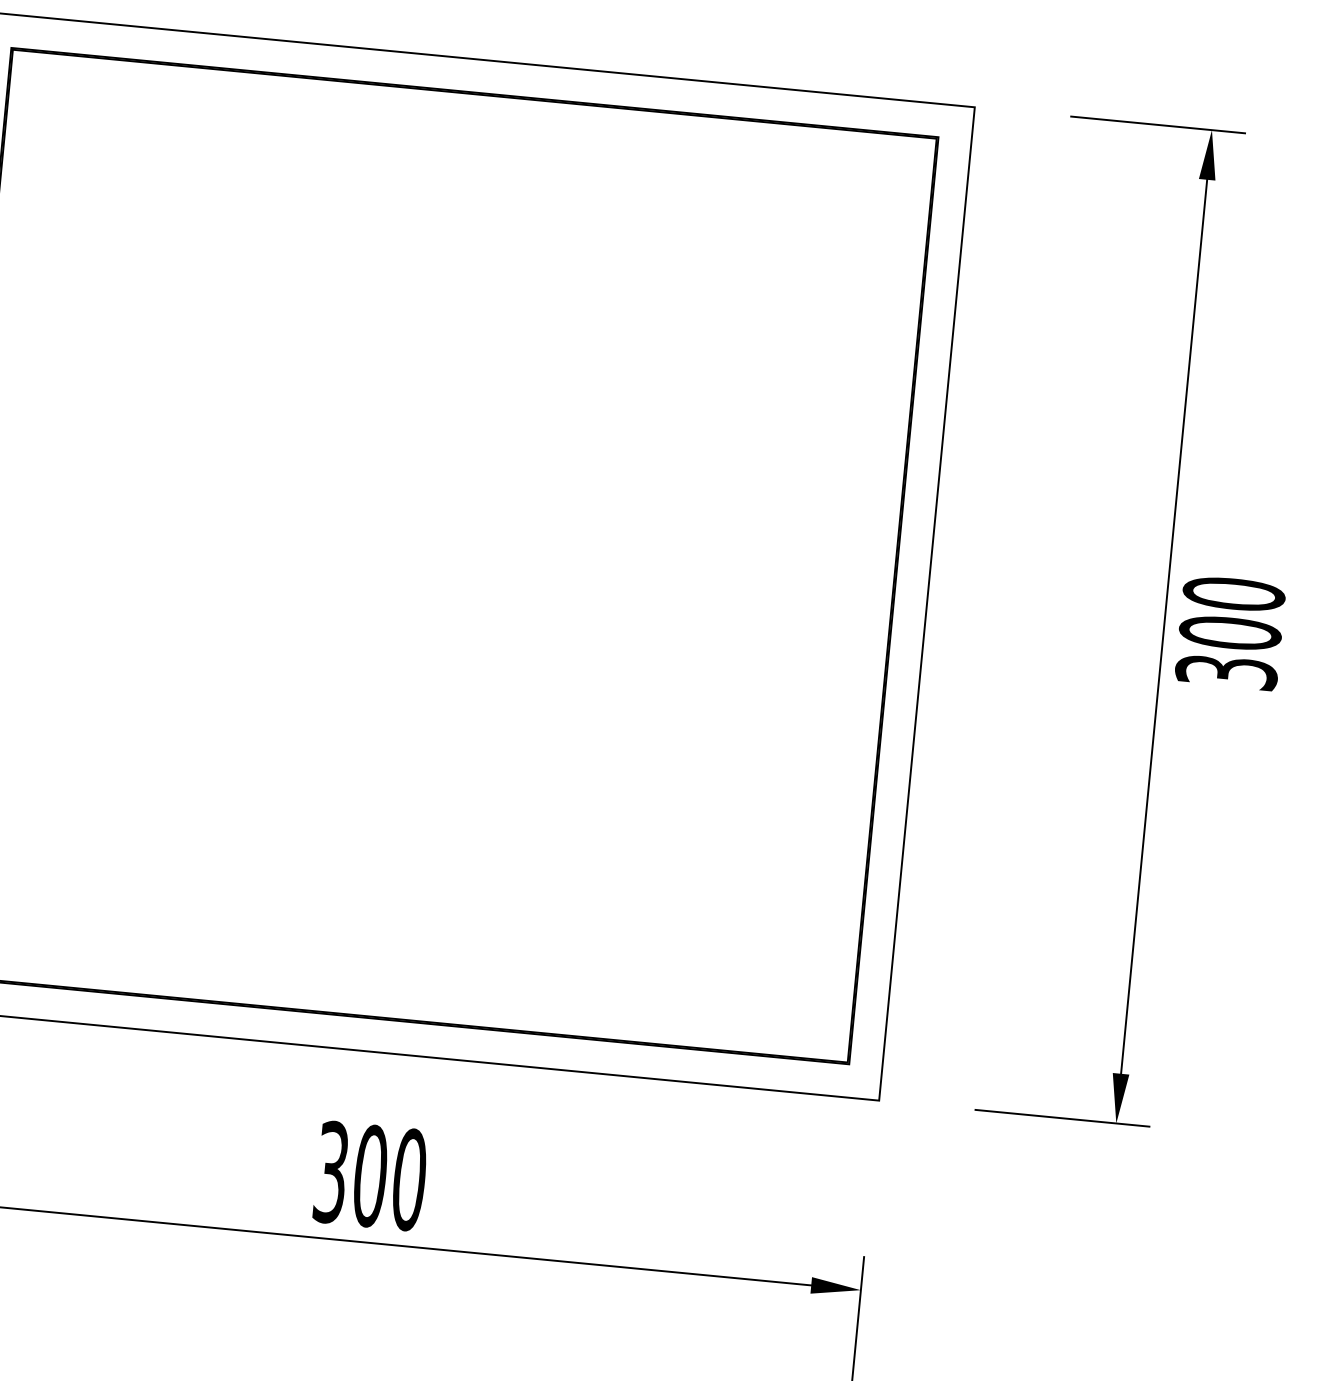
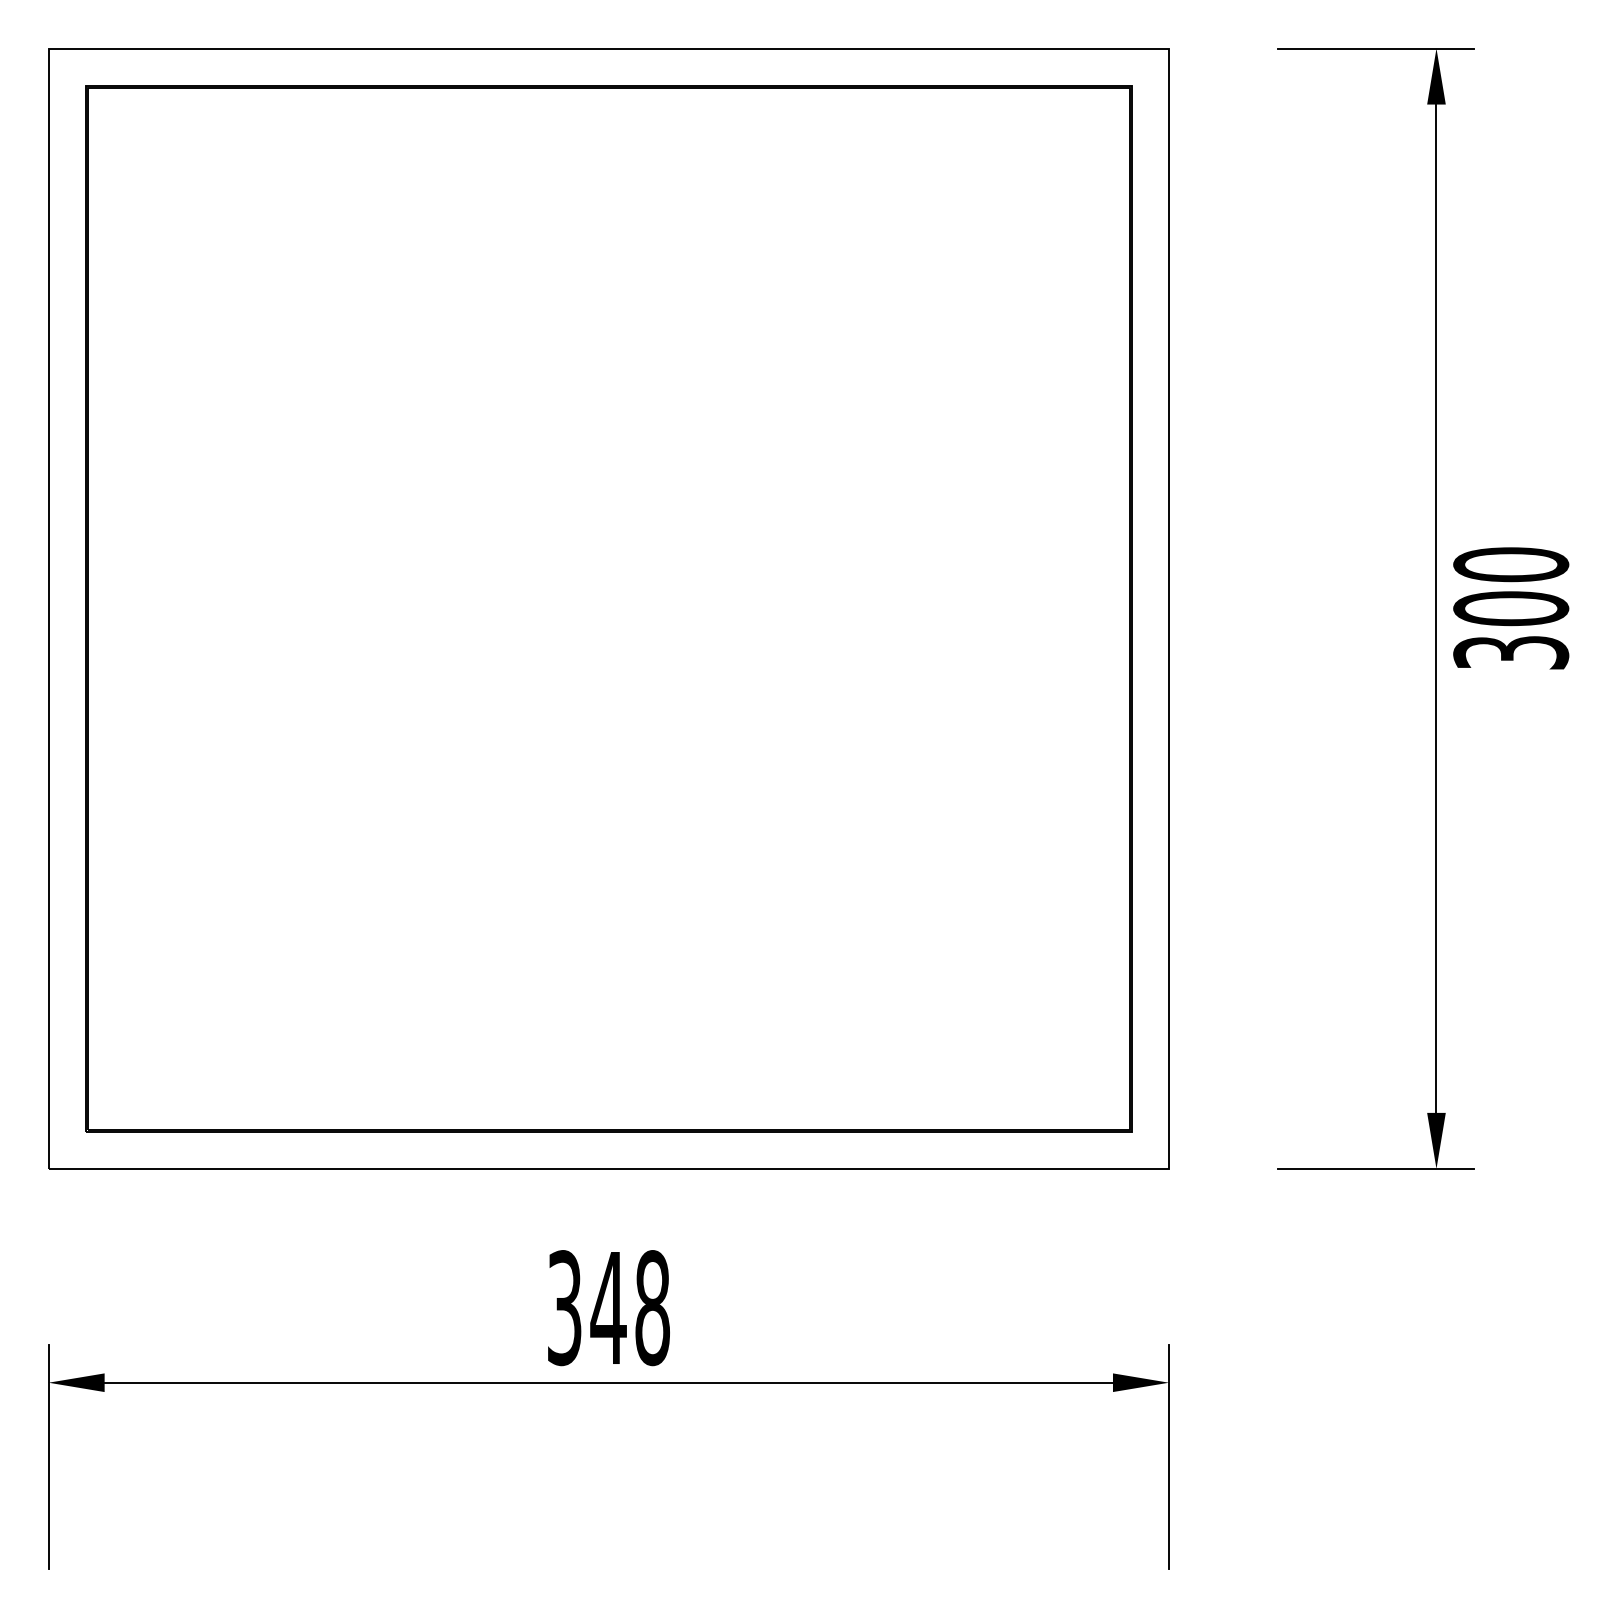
text: (389, 1178) -> (630, 1308), 300 -> 348

